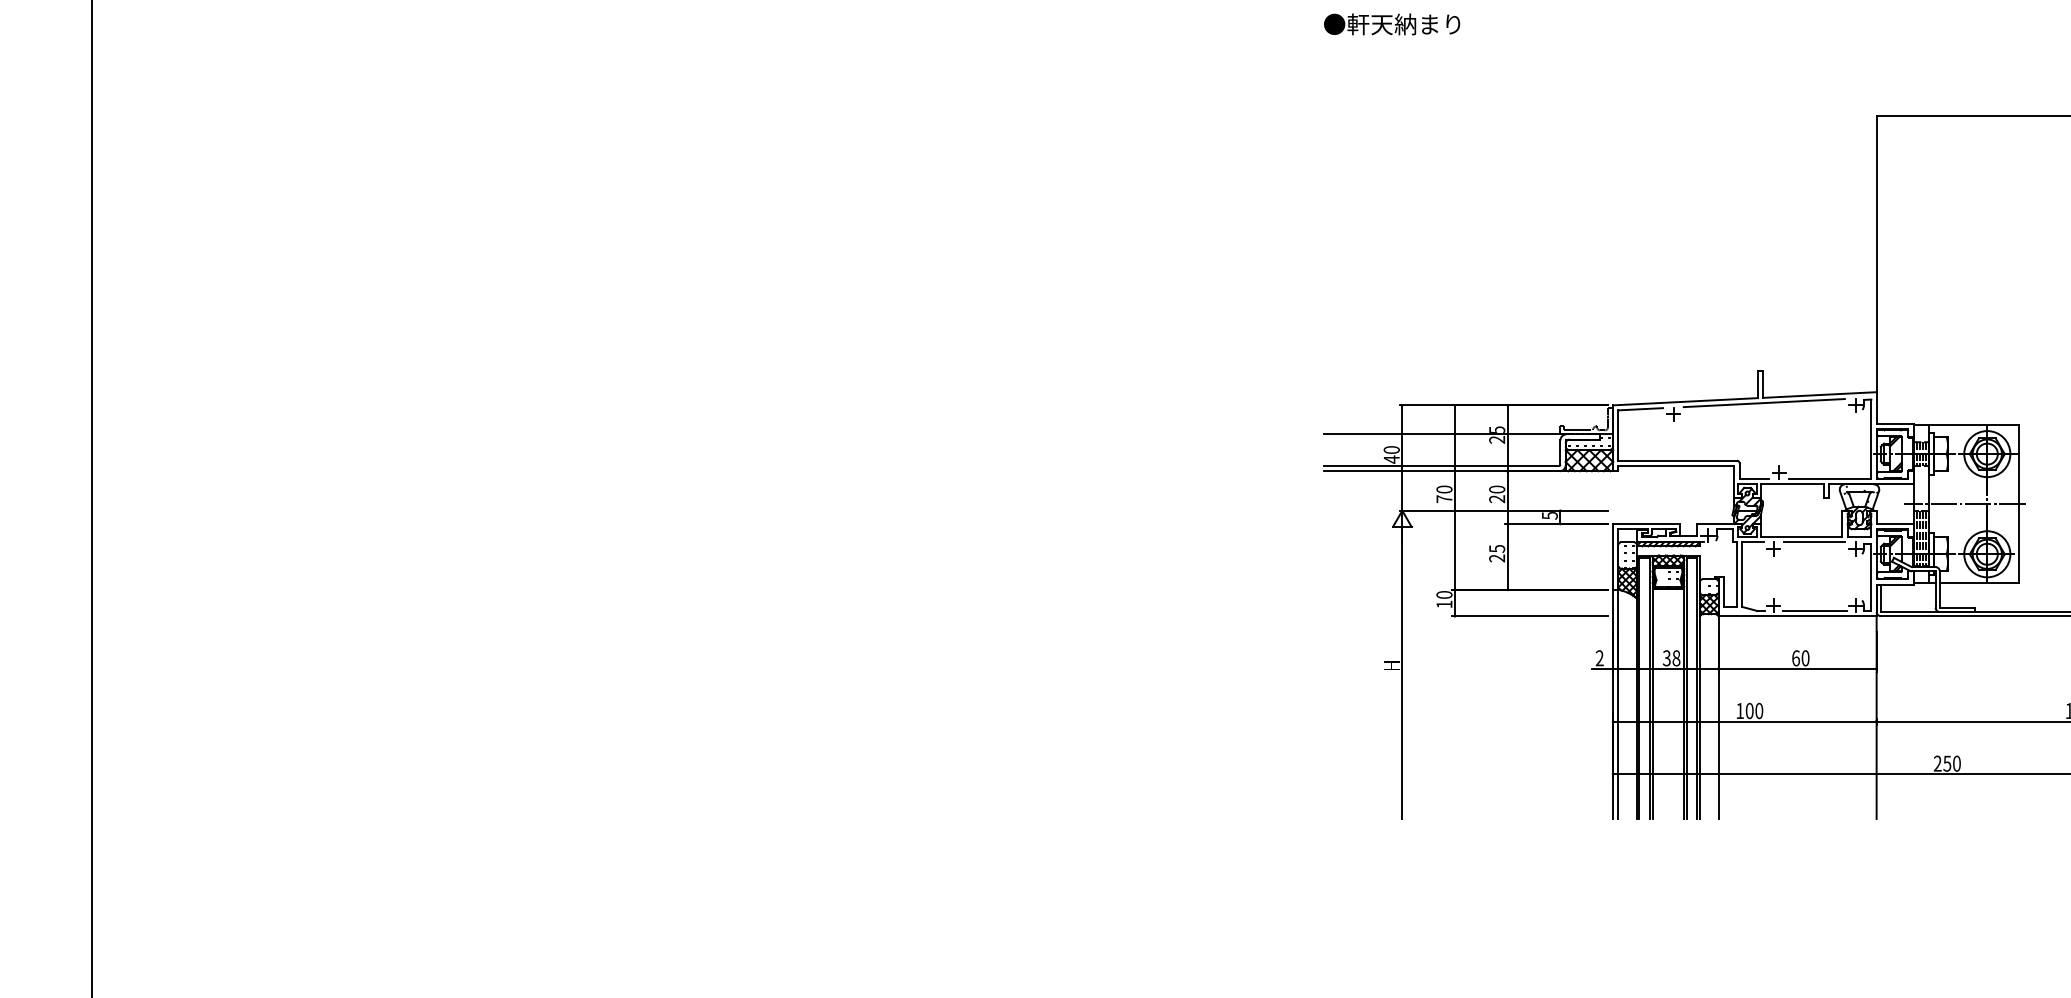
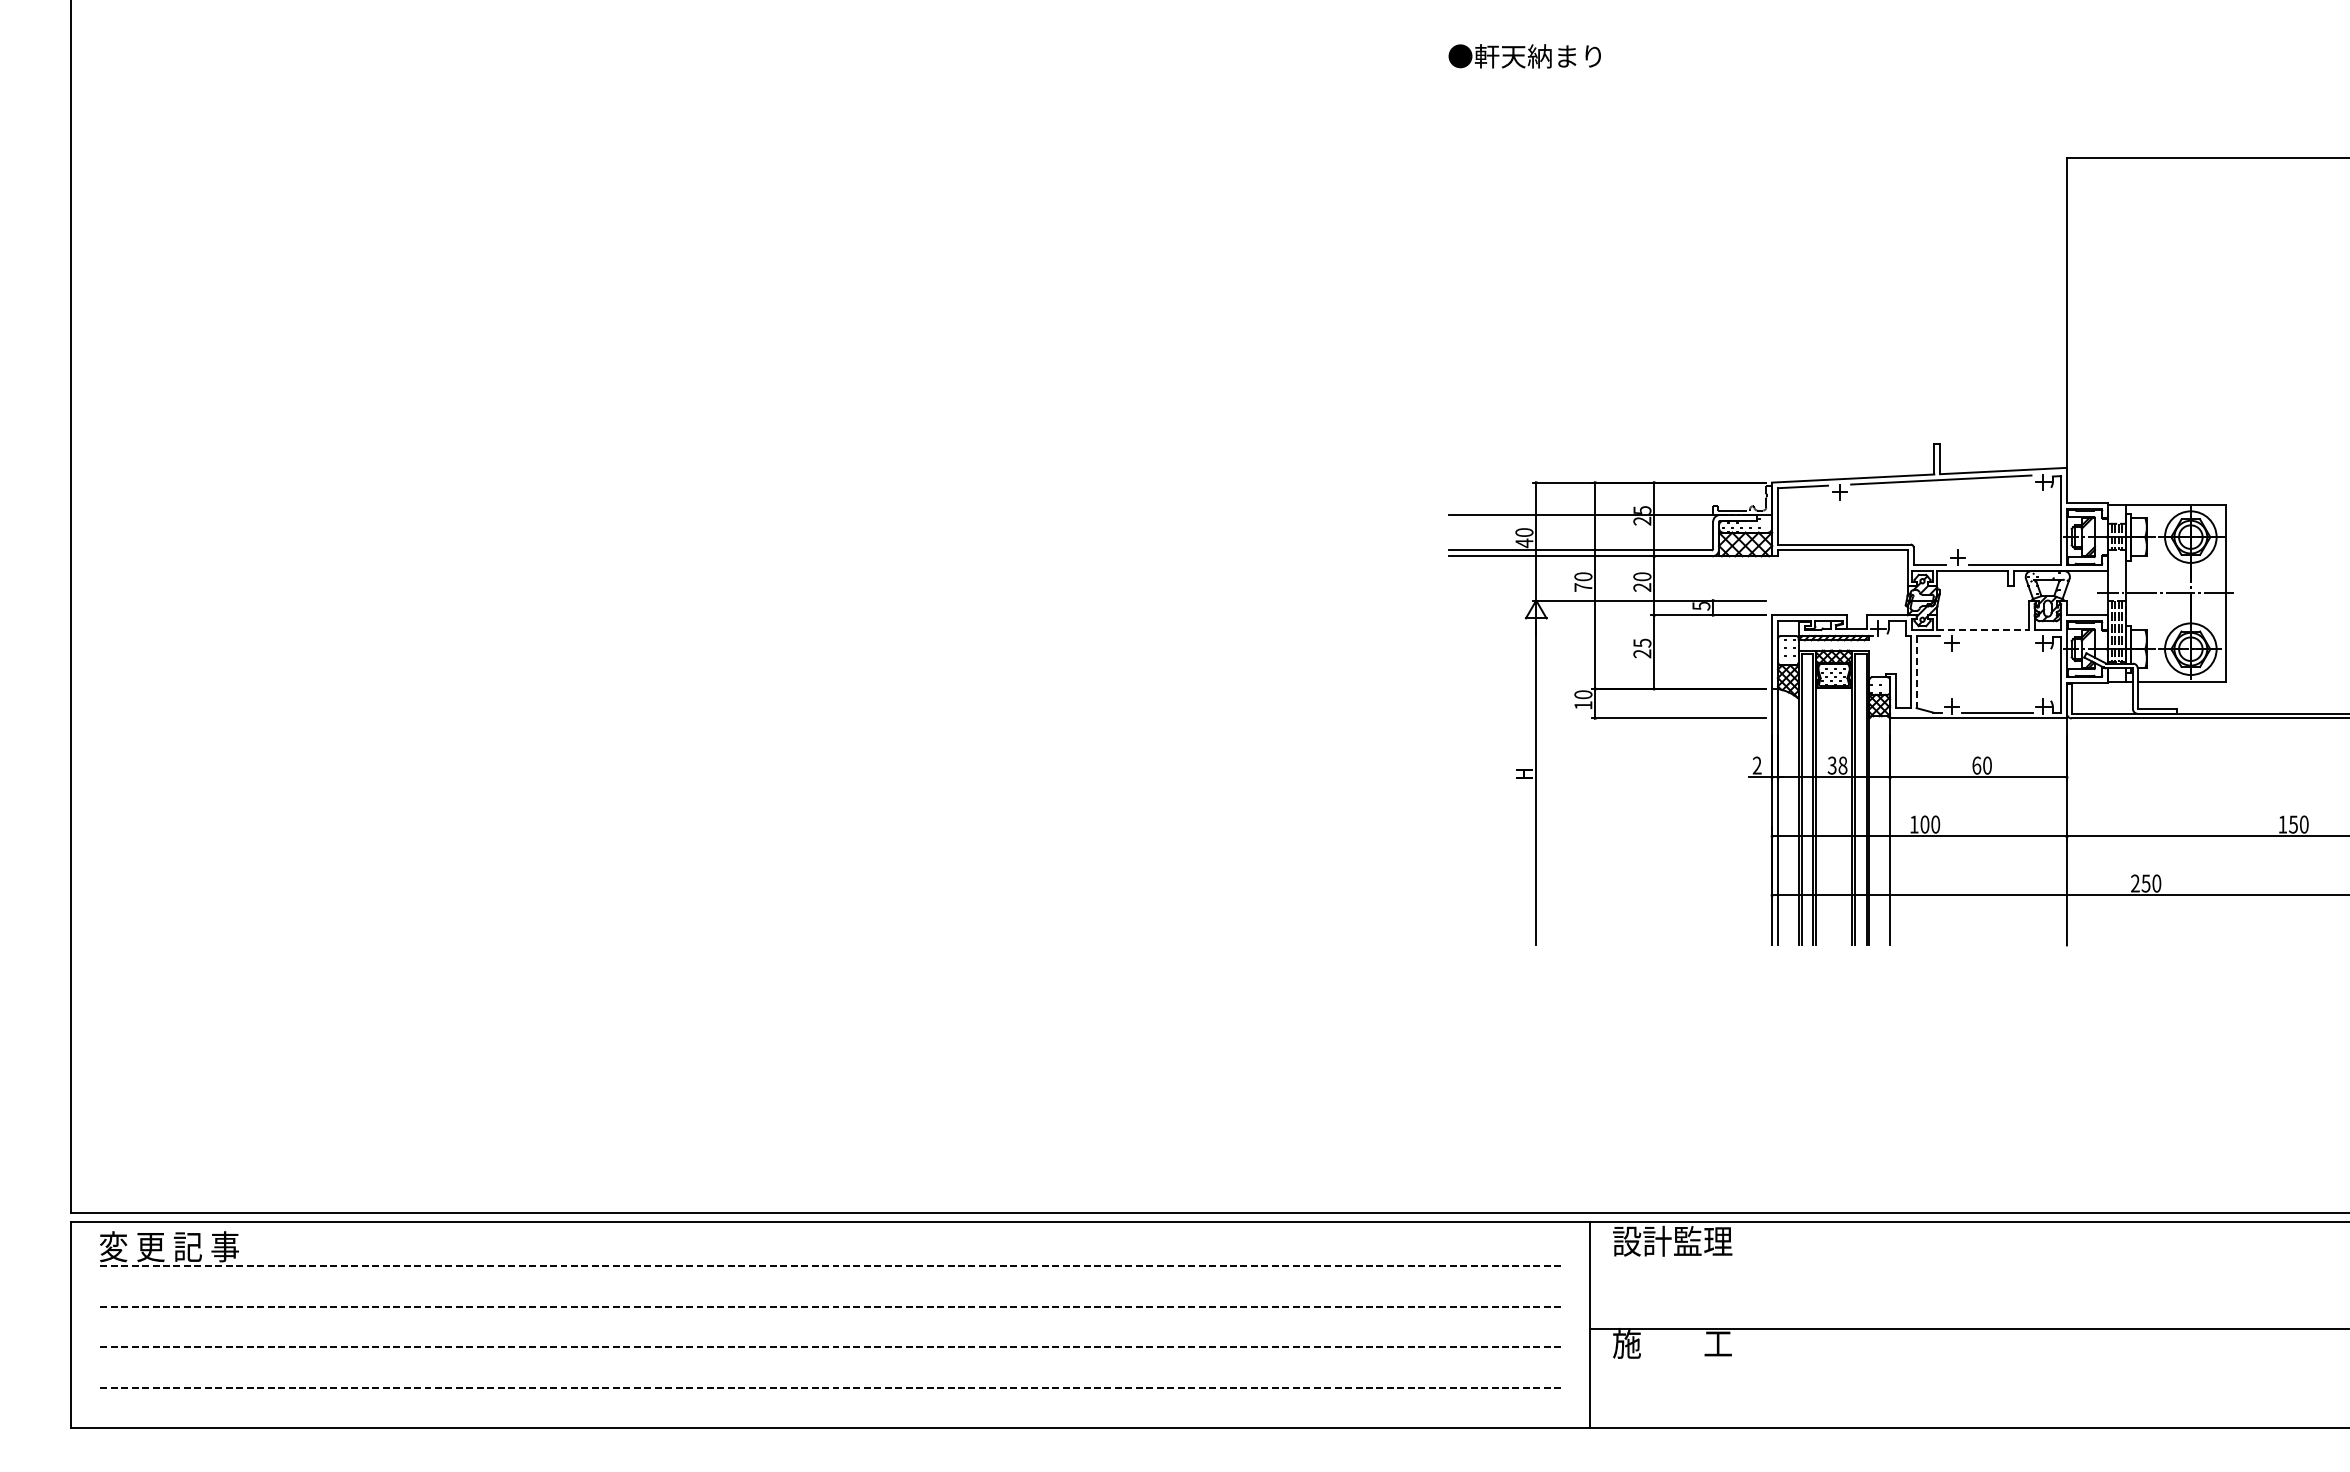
line: (1801, 537) -> (1982, 630), solid -> dashed
line: (1814, 542) -> (1997, 635), removed
line: (1742, 575) -> (1916, 672), solid -> dashed

